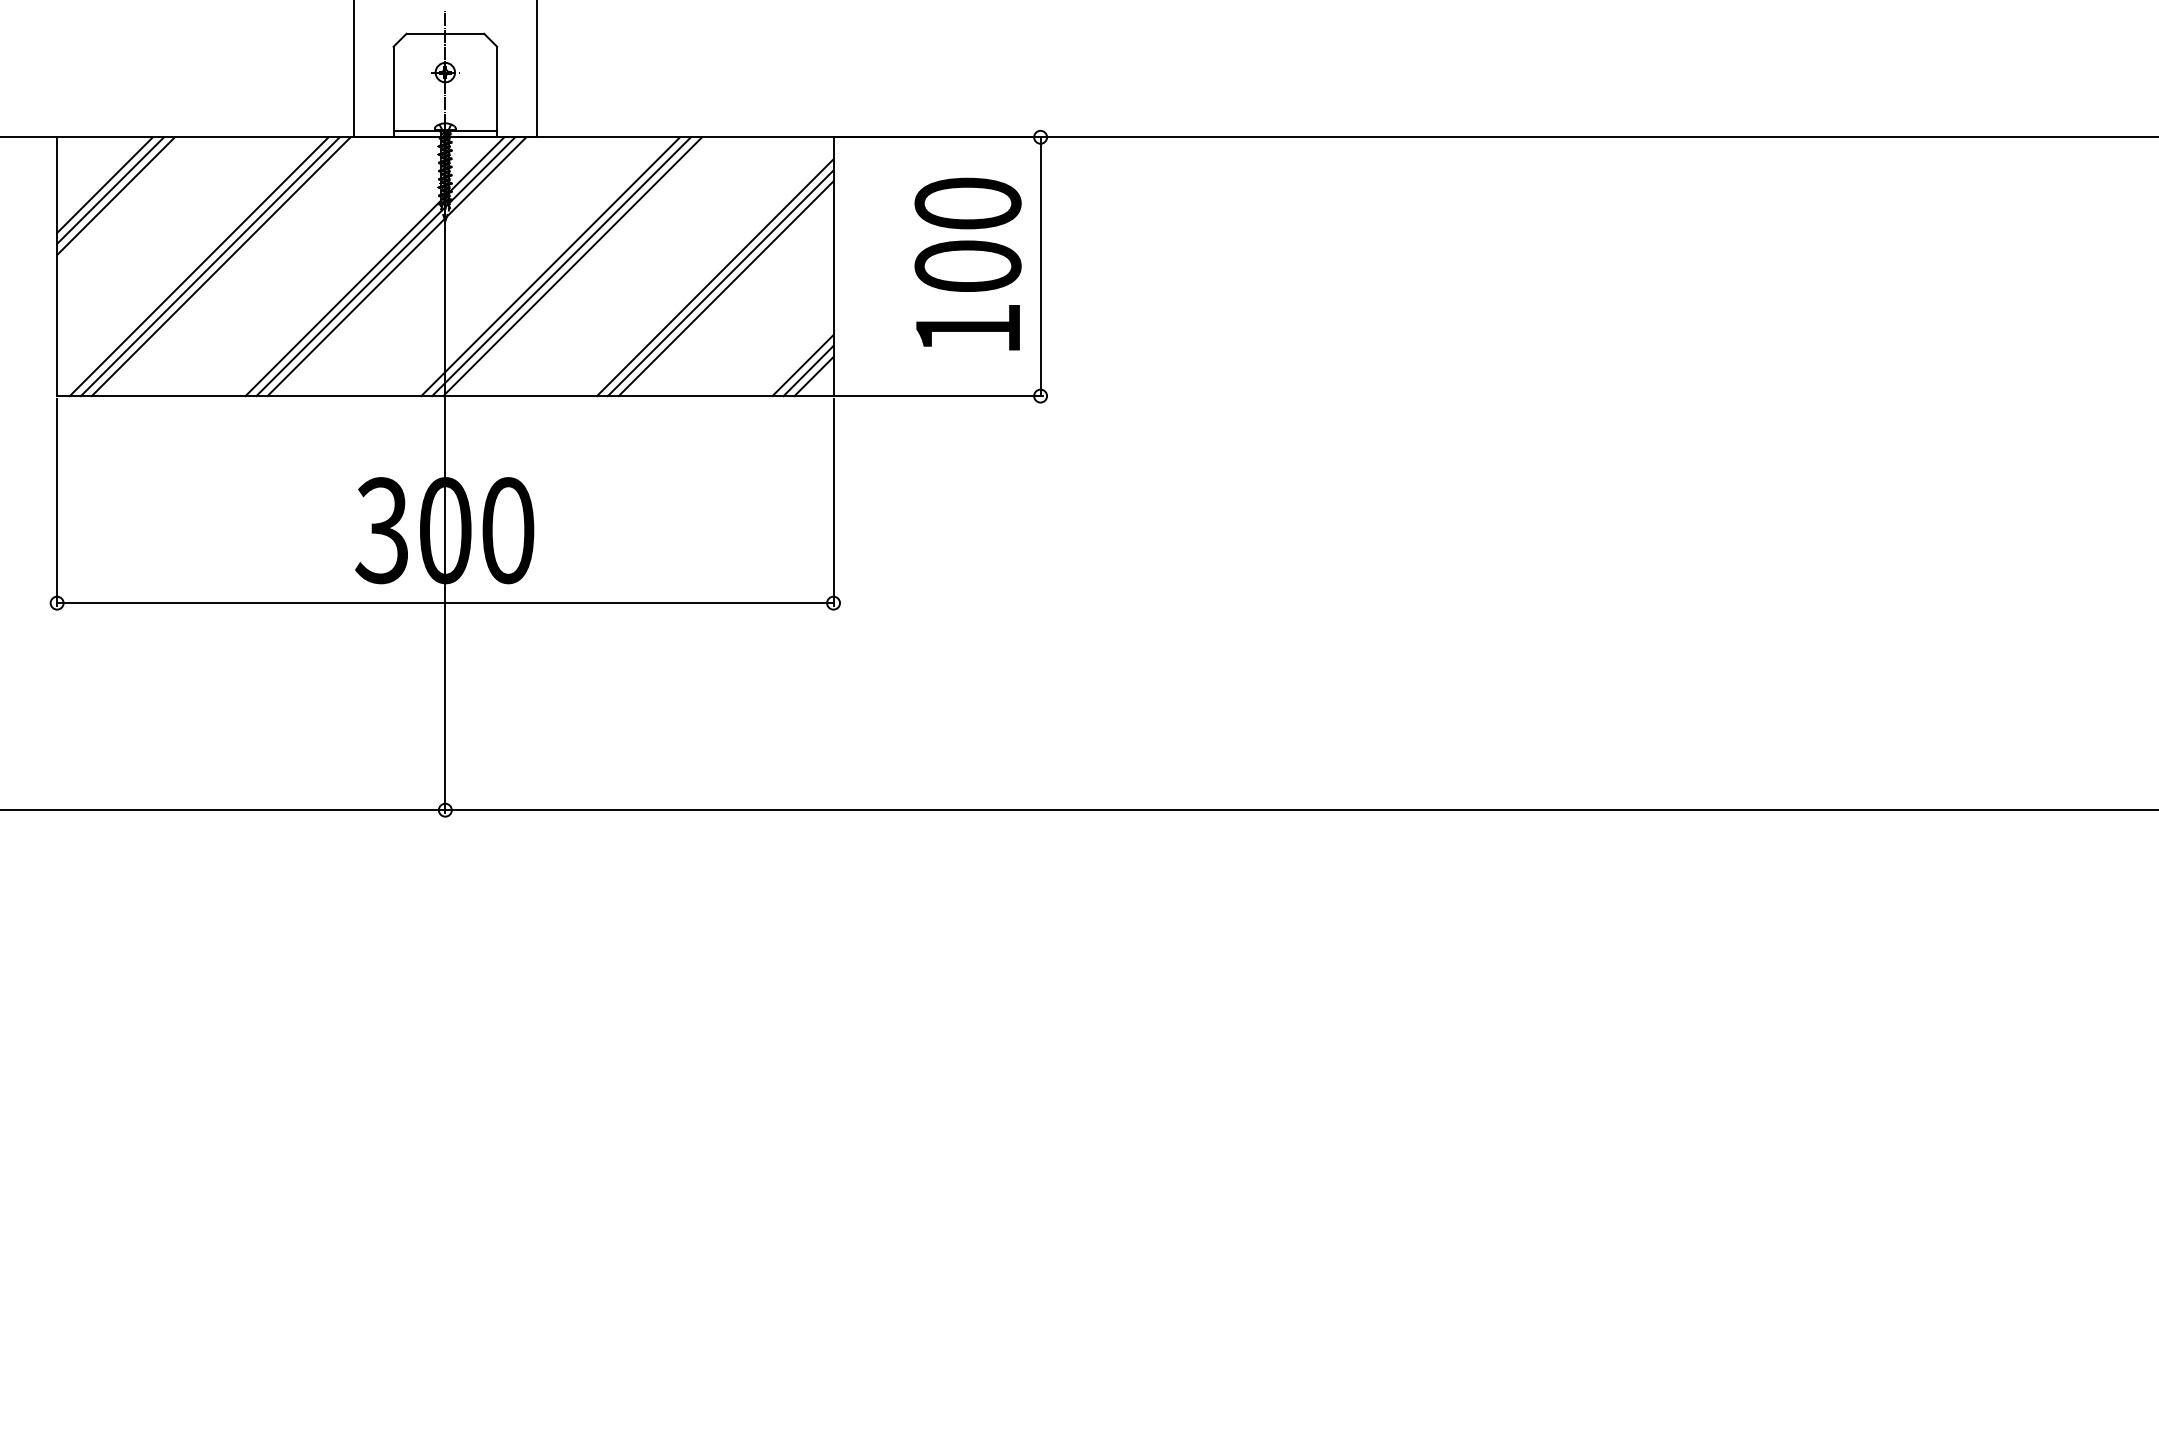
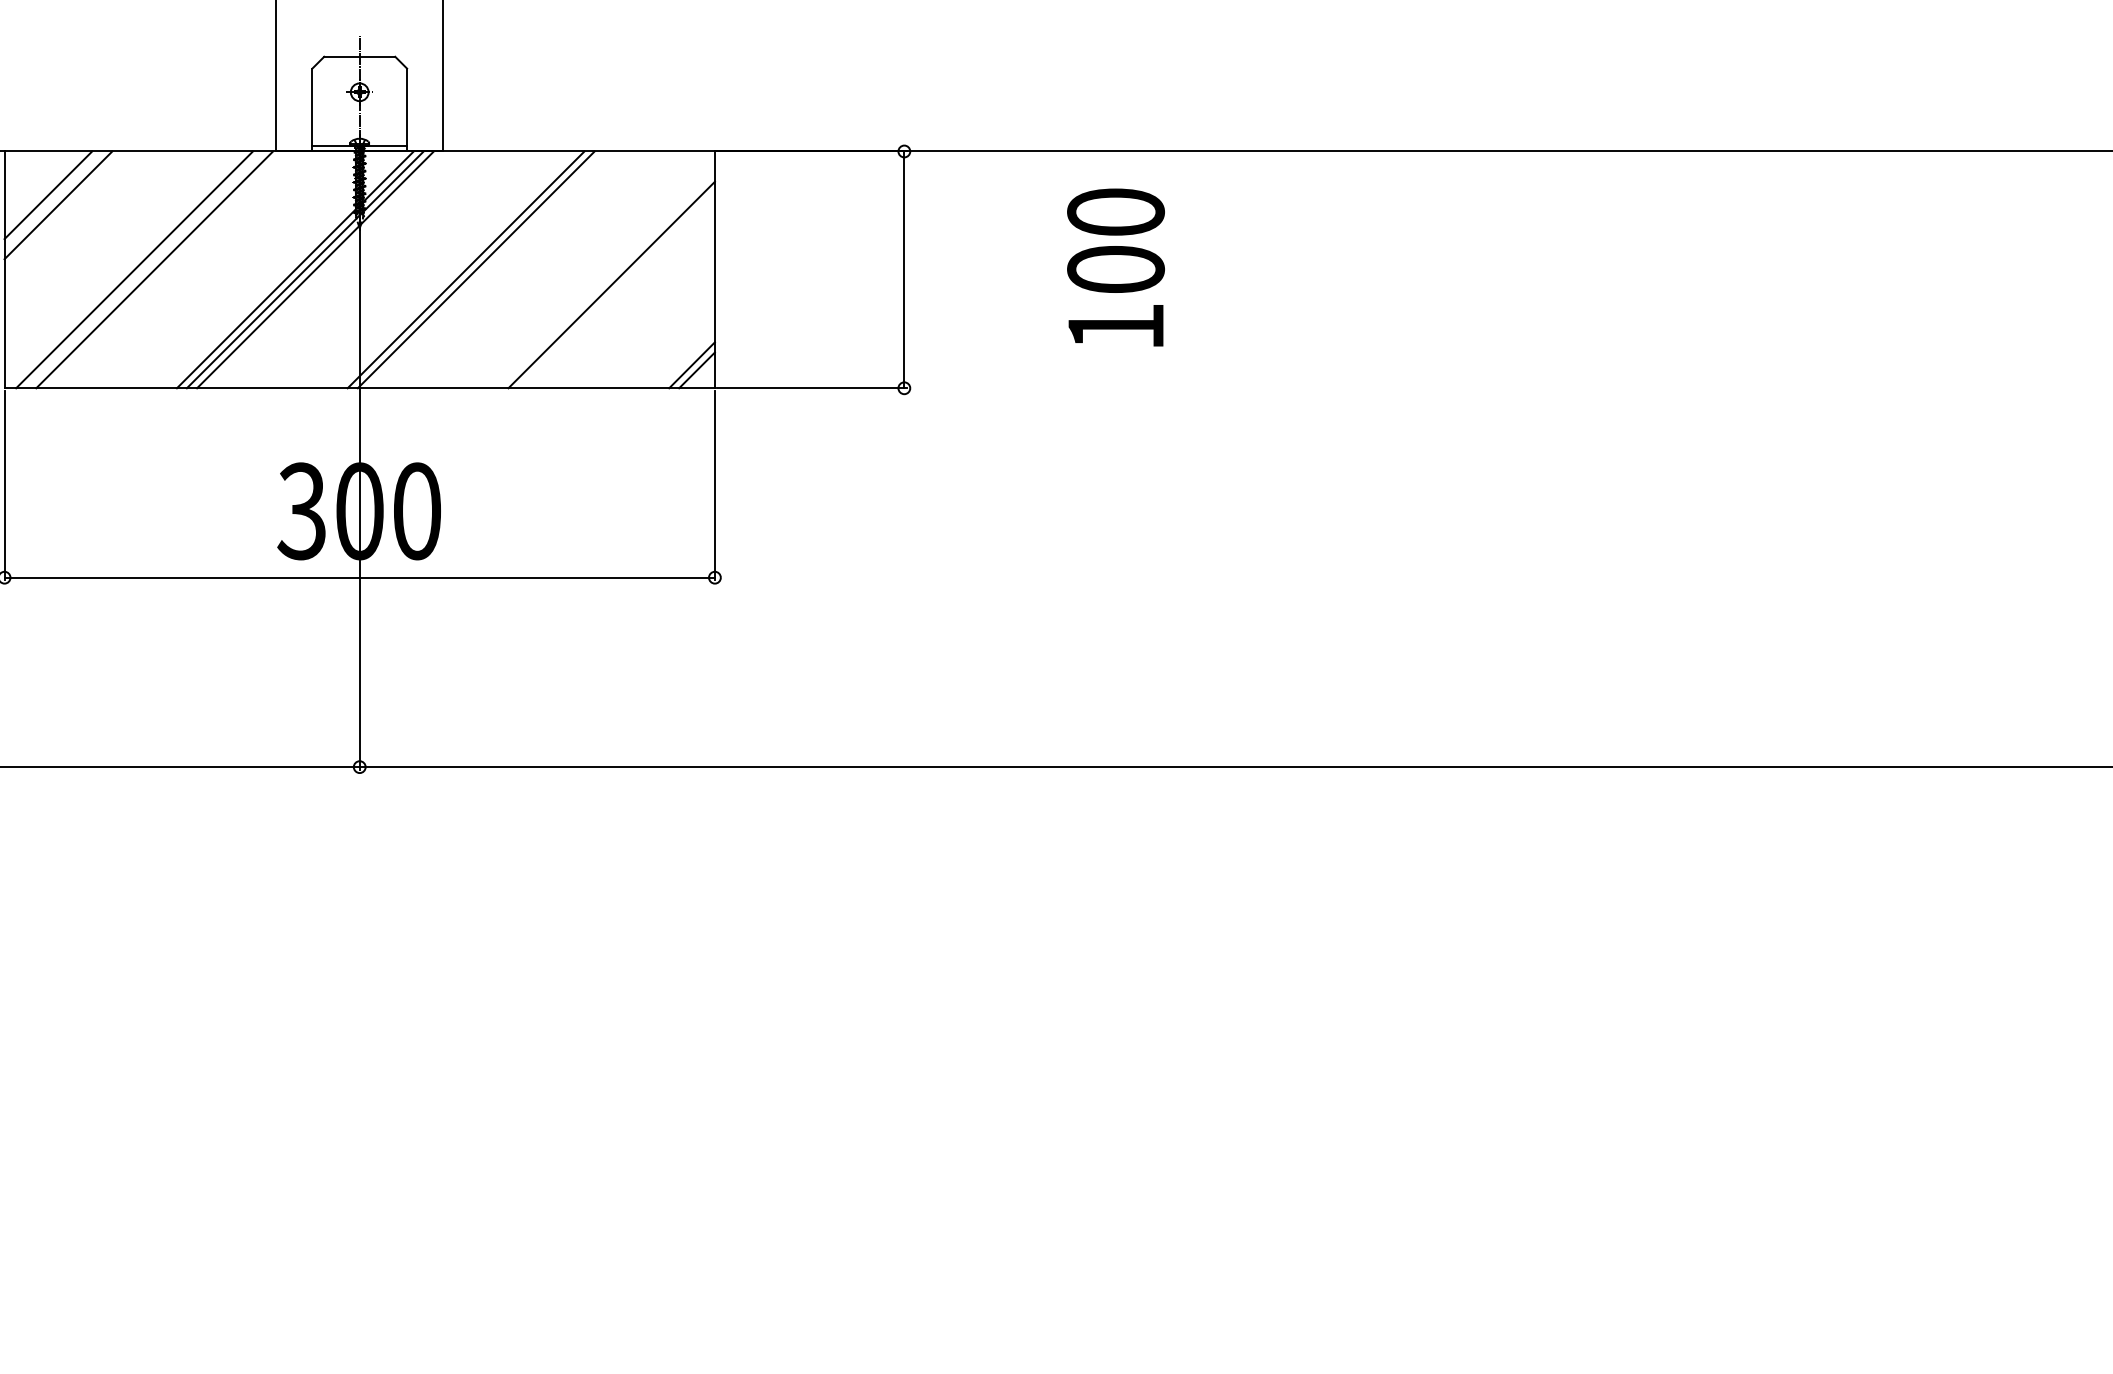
line: (110, 190) -> (53, 200), removed
text: (967, 264) -> (1115, 267), moved
line: (210, 266) -> (144, 269), removed
line: (550, 266) -> (455, 269), removed
line: (715, 277) -> (606, 279), removed
line: (725, 288) -> (616, 289), removed
line: (802, 365) -> (686, 360), removed

